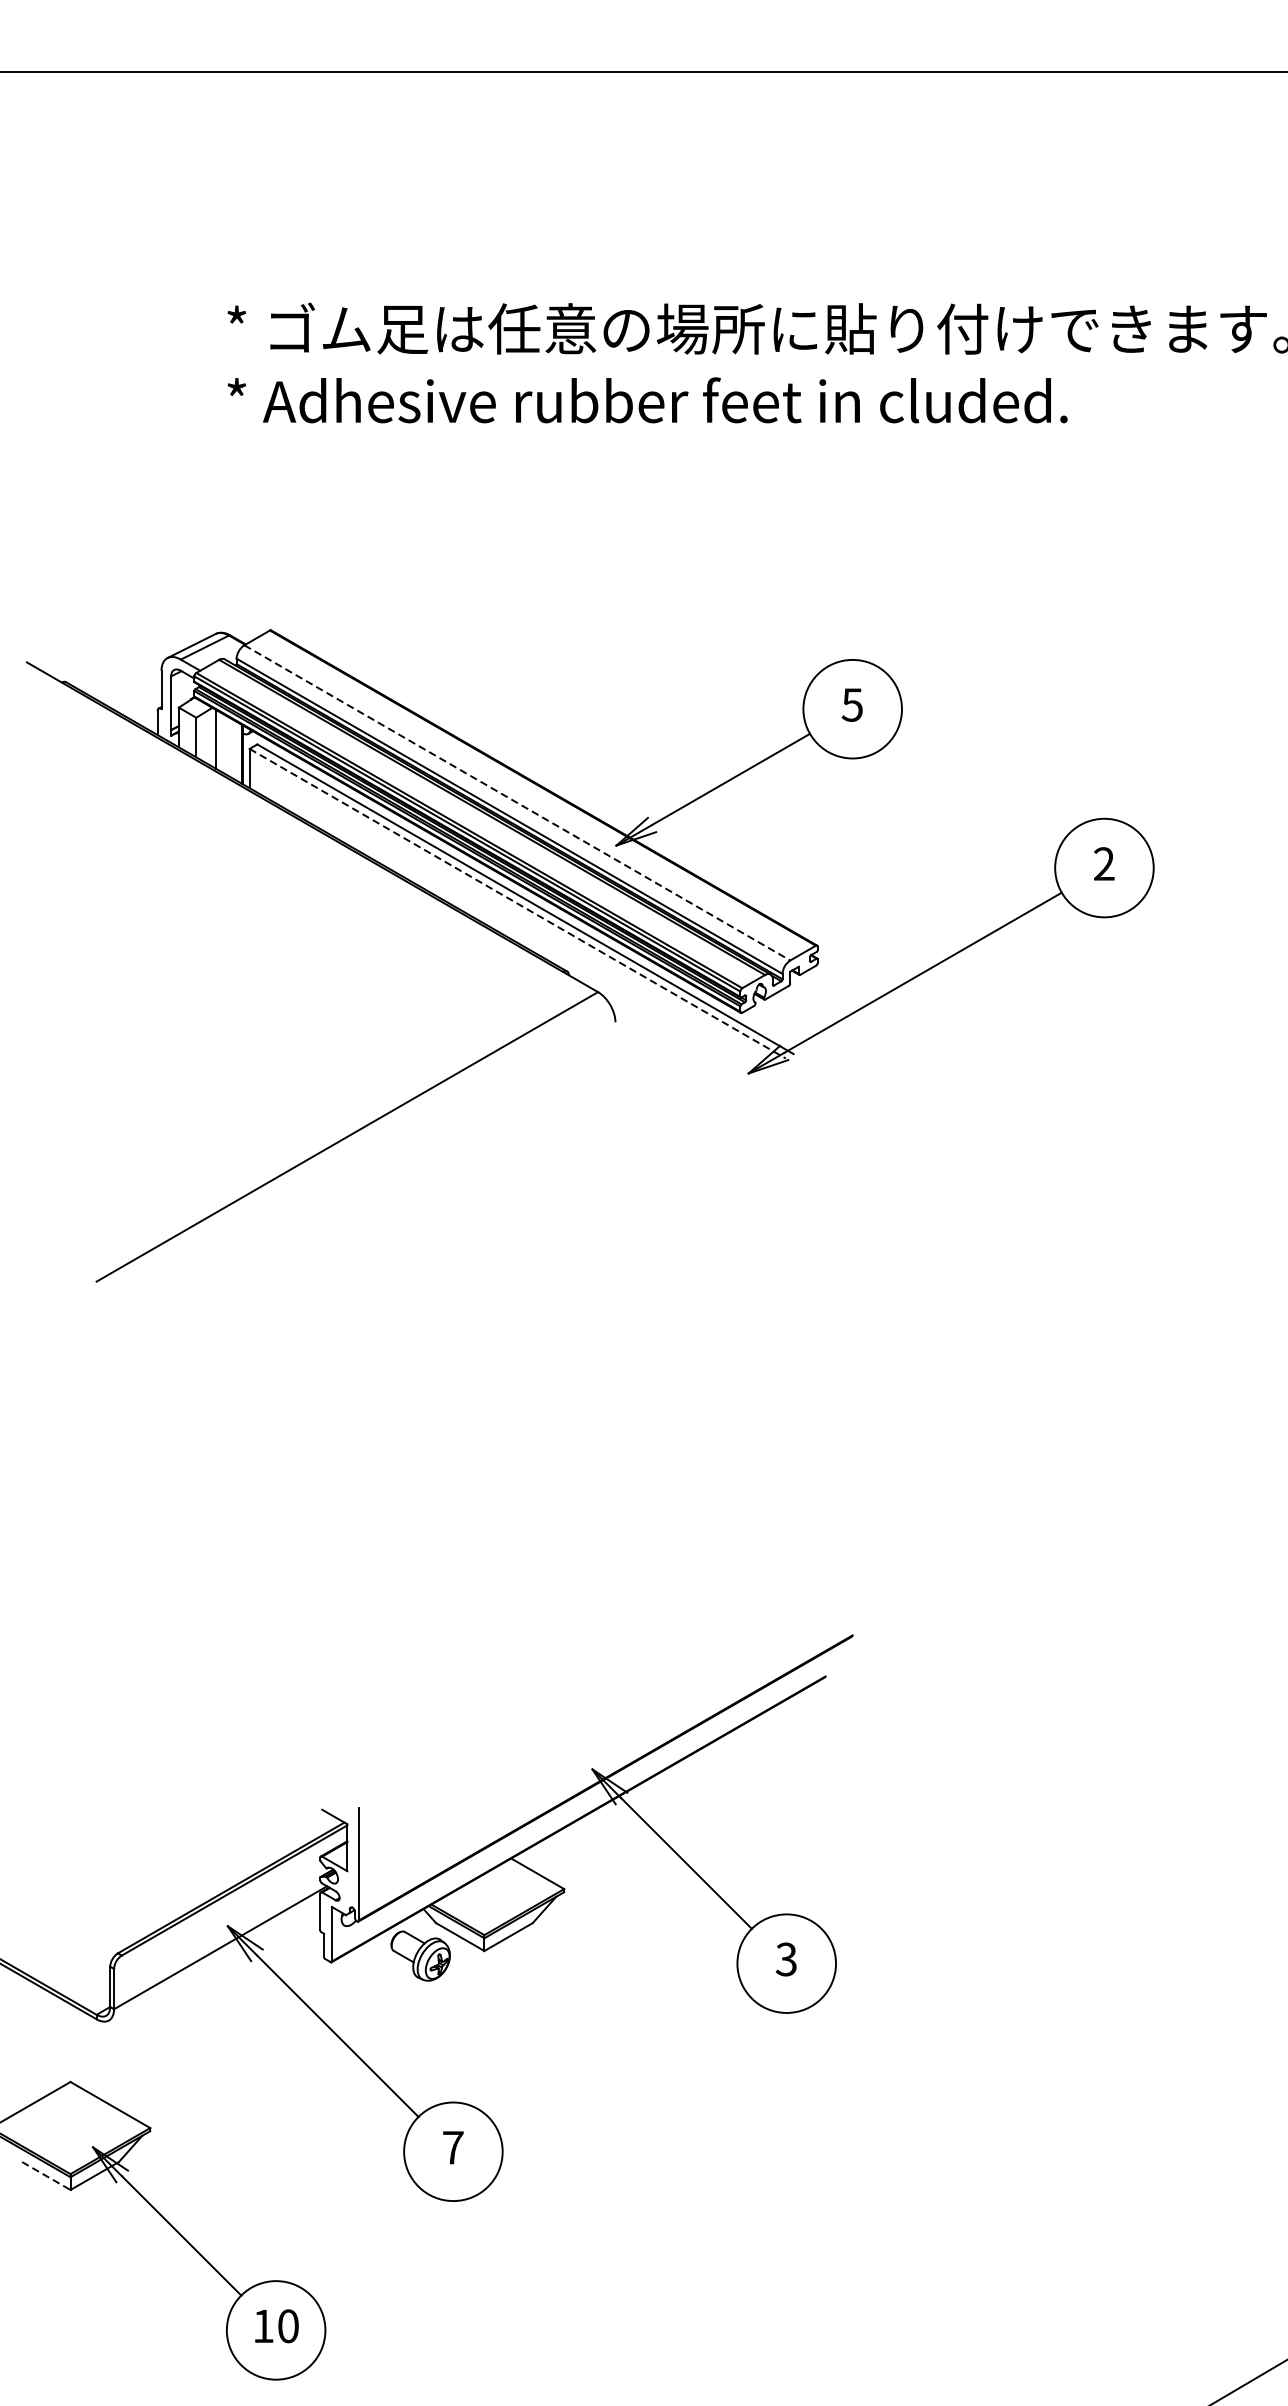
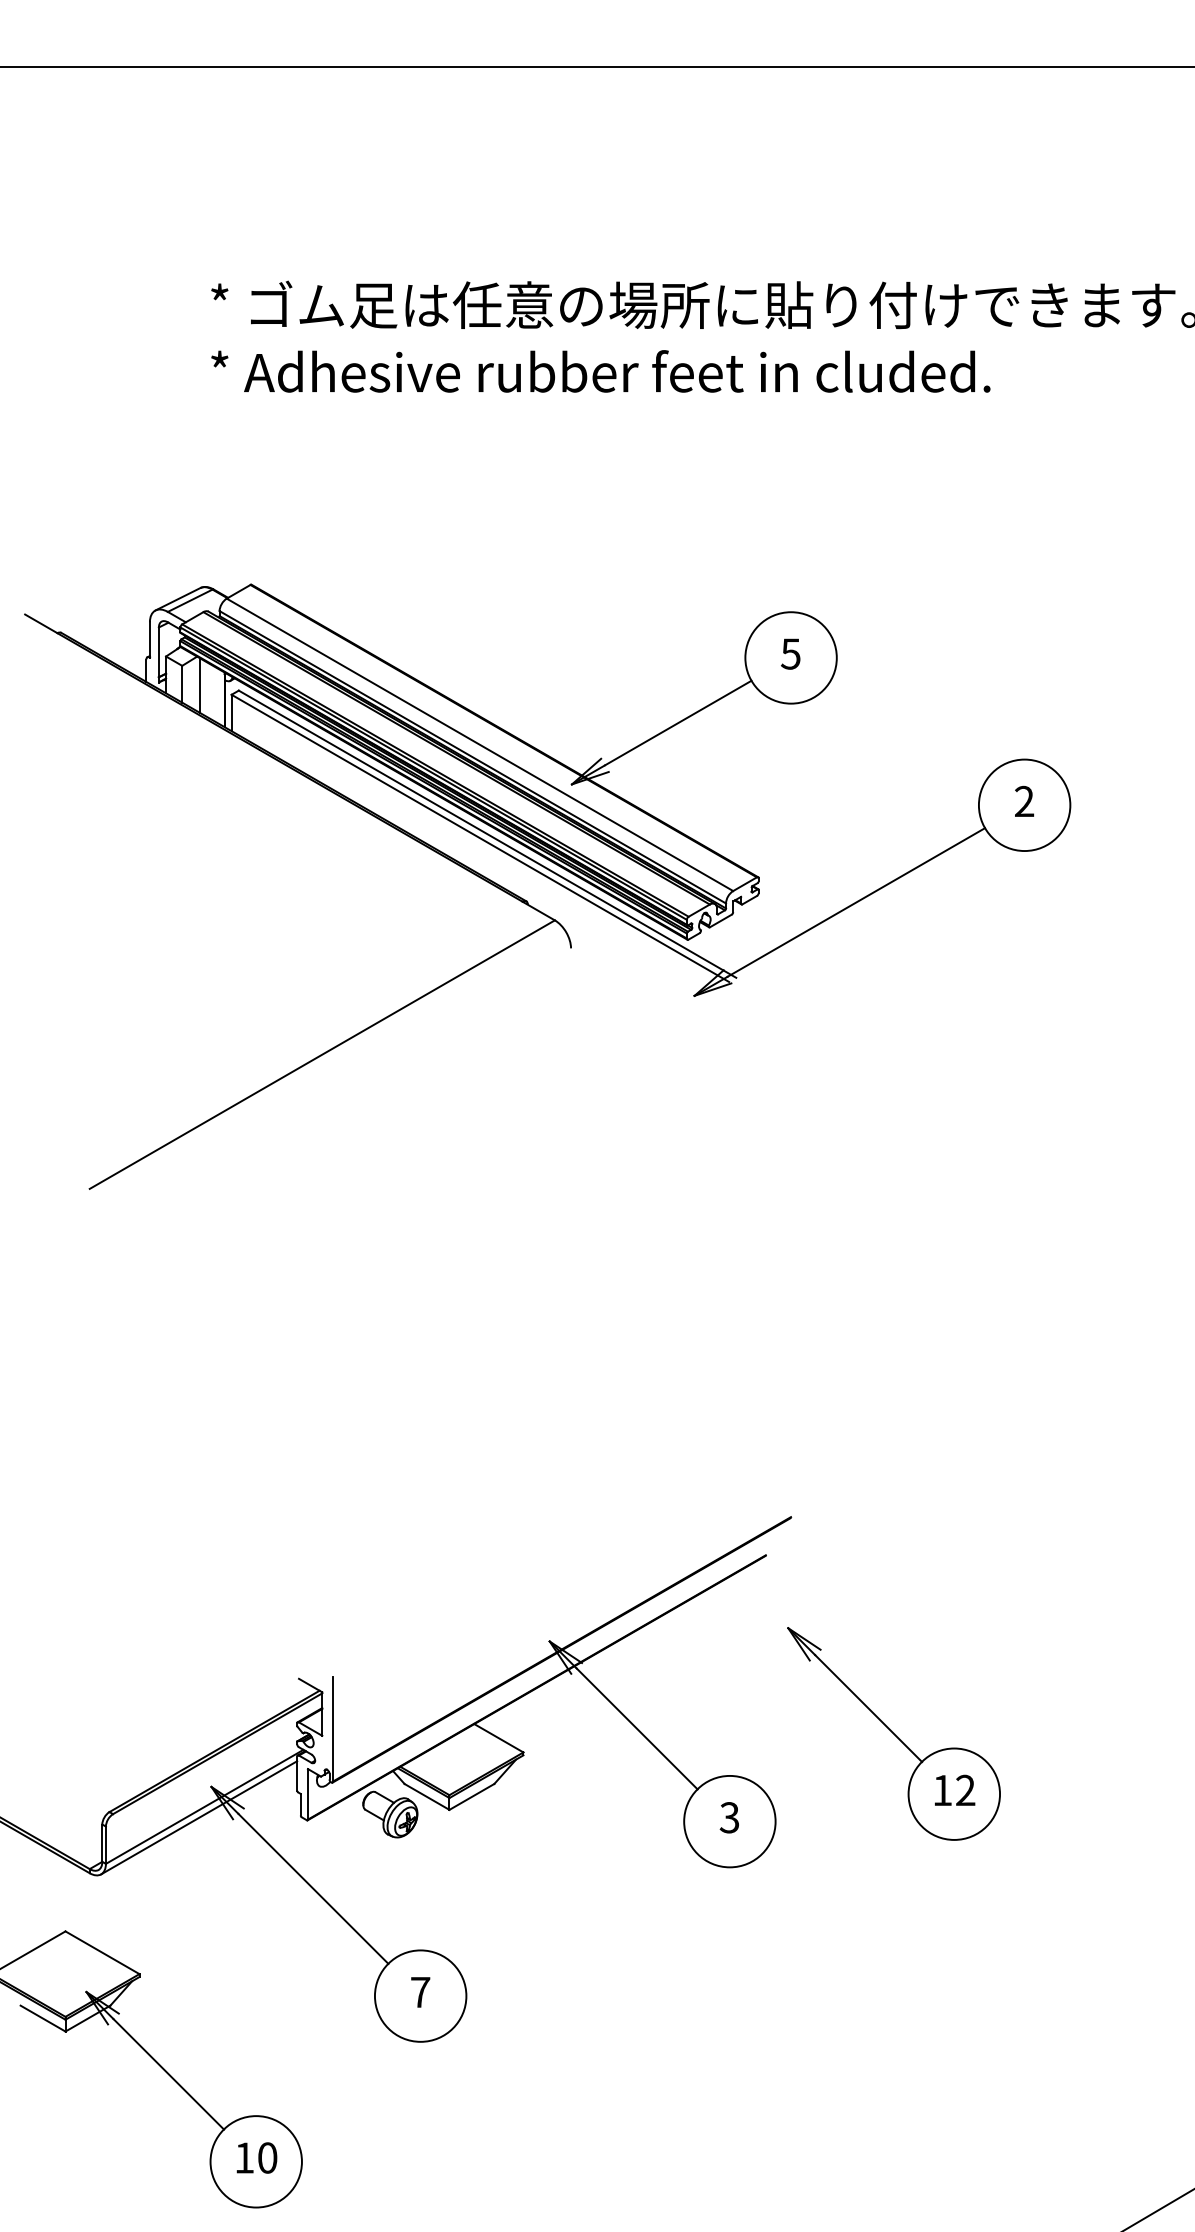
line: (517, 803) -> (480, 745), dashed -> solid
line: (517, 903) -> (480, 838), dashed -> solid
part: (963, 1868) -> (893, 1733), added
line: (214, 1959) -> (199, 1817), added
line: (46, 2175) -> (43, 2018), dashed -> solid

